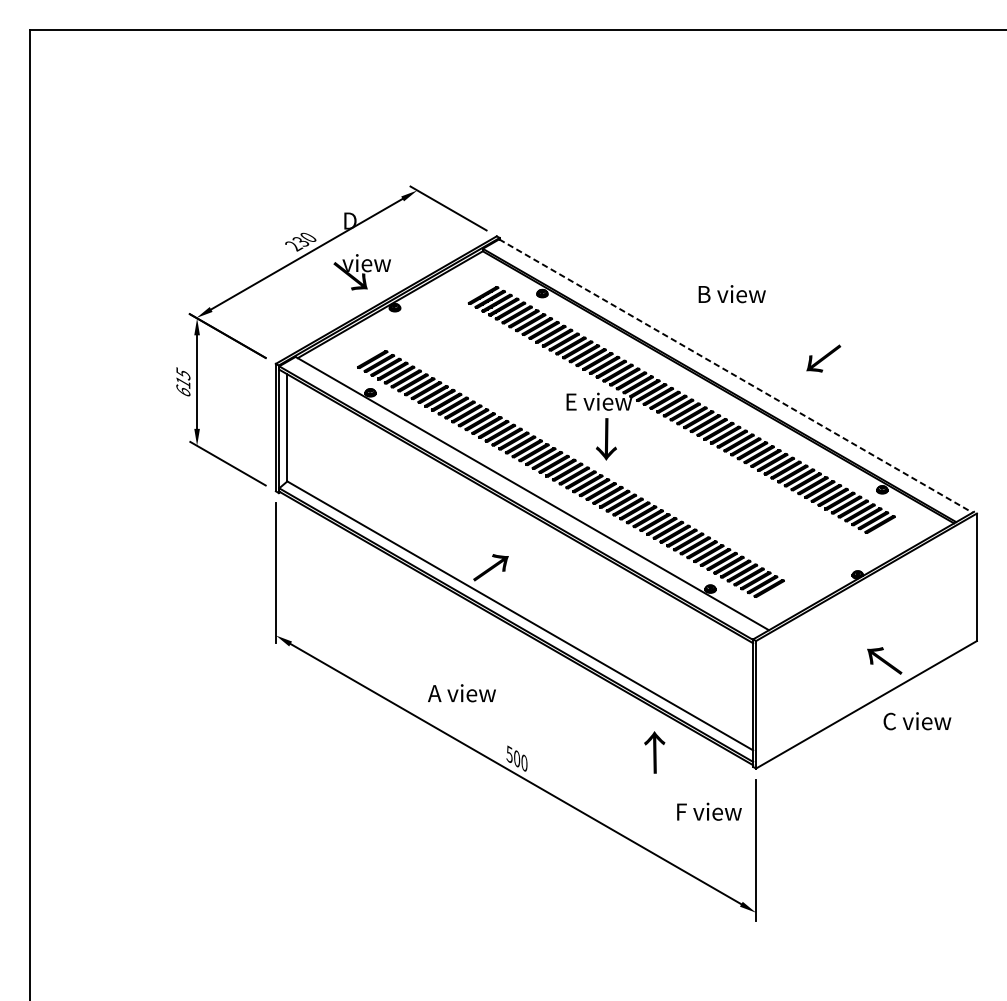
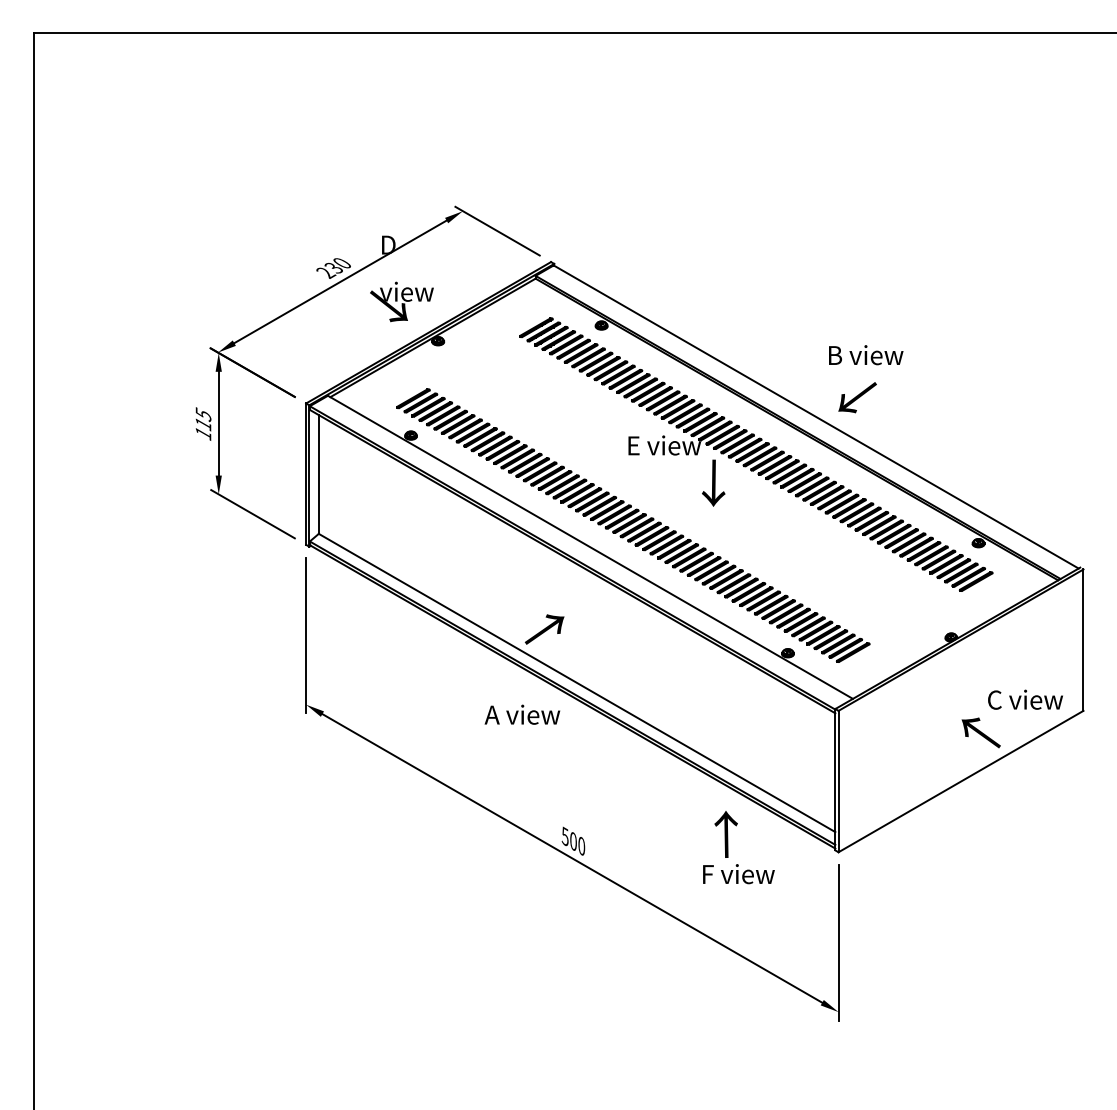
text: (732, 294) -> (866, 355), moved
text: (823, 358) -> (857, 397), moved
line: (736, 376) -> (816, 417), dashed -> solid
text: (183, 390) -> (203, 433), 615 -> 115
text: (606, 438) -> (713, 482), moved
text: (462, 693) -> (522, 714), moved
text: (917, 720) -> (1025, 699), moved
text: (709, 812) -> (738, 874), moved

